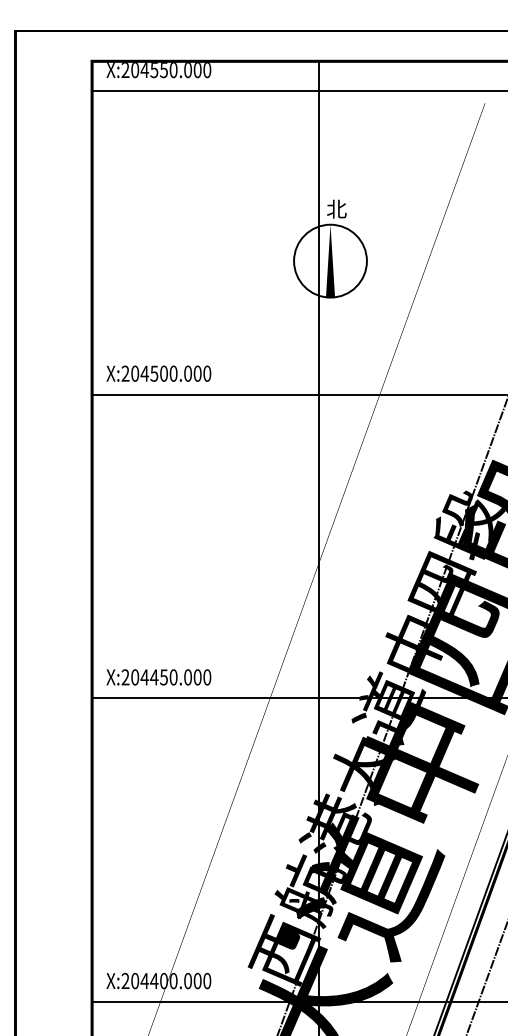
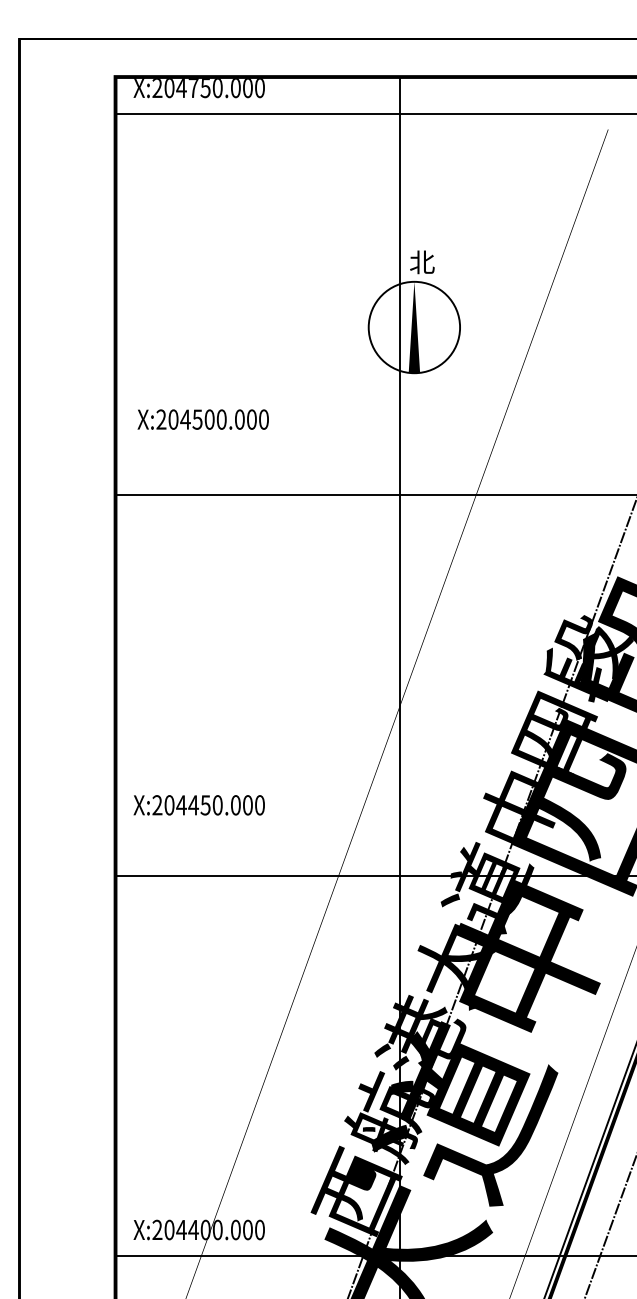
text: (154, 70) -> (193, 88), X:204550.000 -> X:204750.000
text: (158, 373) -> (202, 419), moved
text: (158, 677) -> (198, 805), moved

